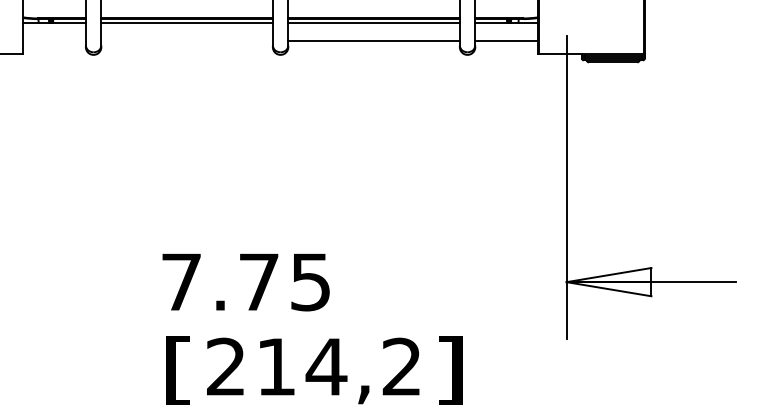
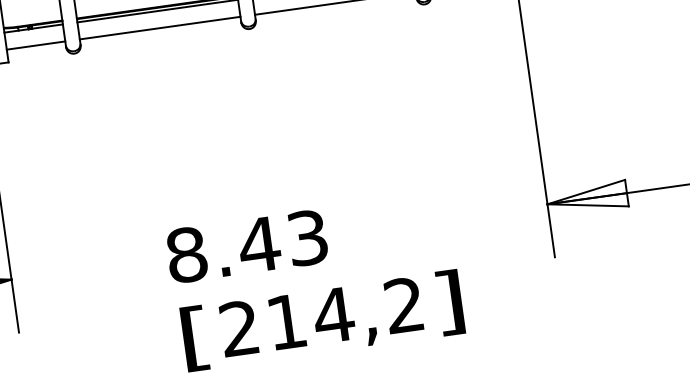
line: (54, 40) -> (35, 45), added
line: (186, 40) -> (159, 27), added
text: (245, 281) -> (246, 245), 7.75 -> 8.43

